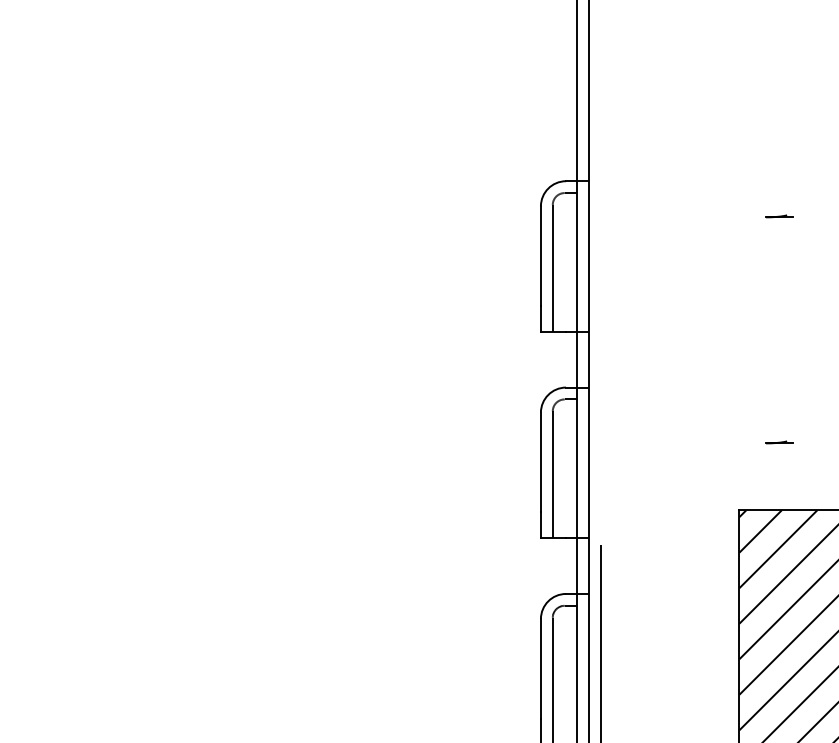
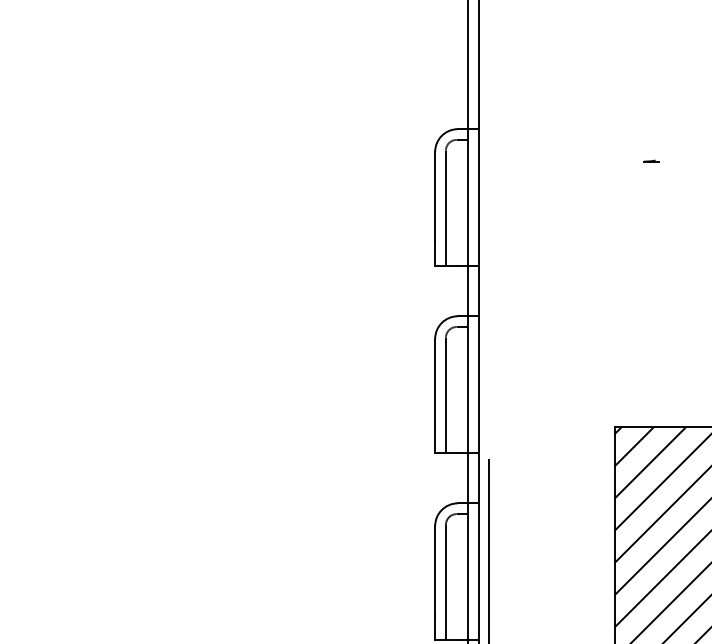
part: (779, 216) -> (651, 161), size x0.6
part: (779, 442) -> (651, 366), removed

